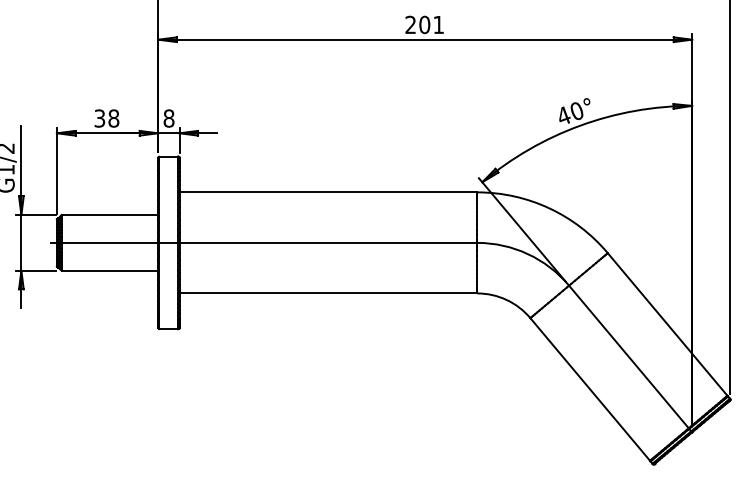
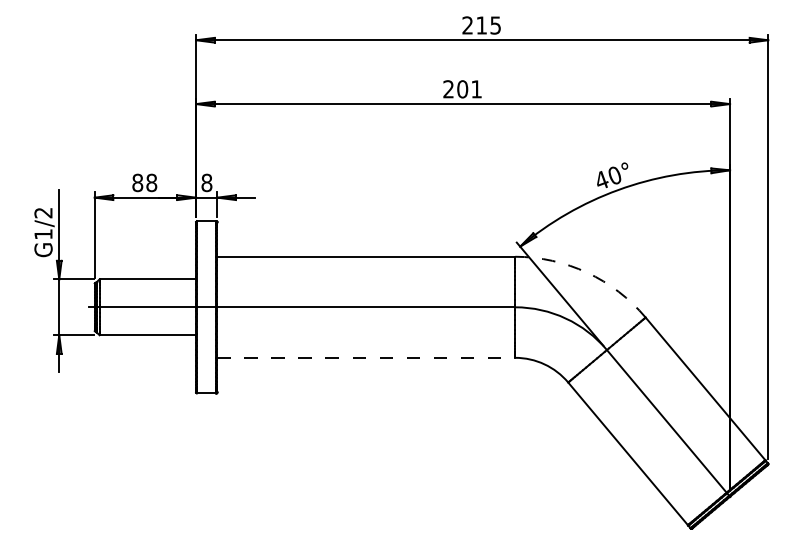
text: (99, 118) -> (137, 182), 38 -> 88
arc: (549, 208) -> (587, 272), solid -> dashed
line: (328, 293) -> (366, 357), solid -> dashed

